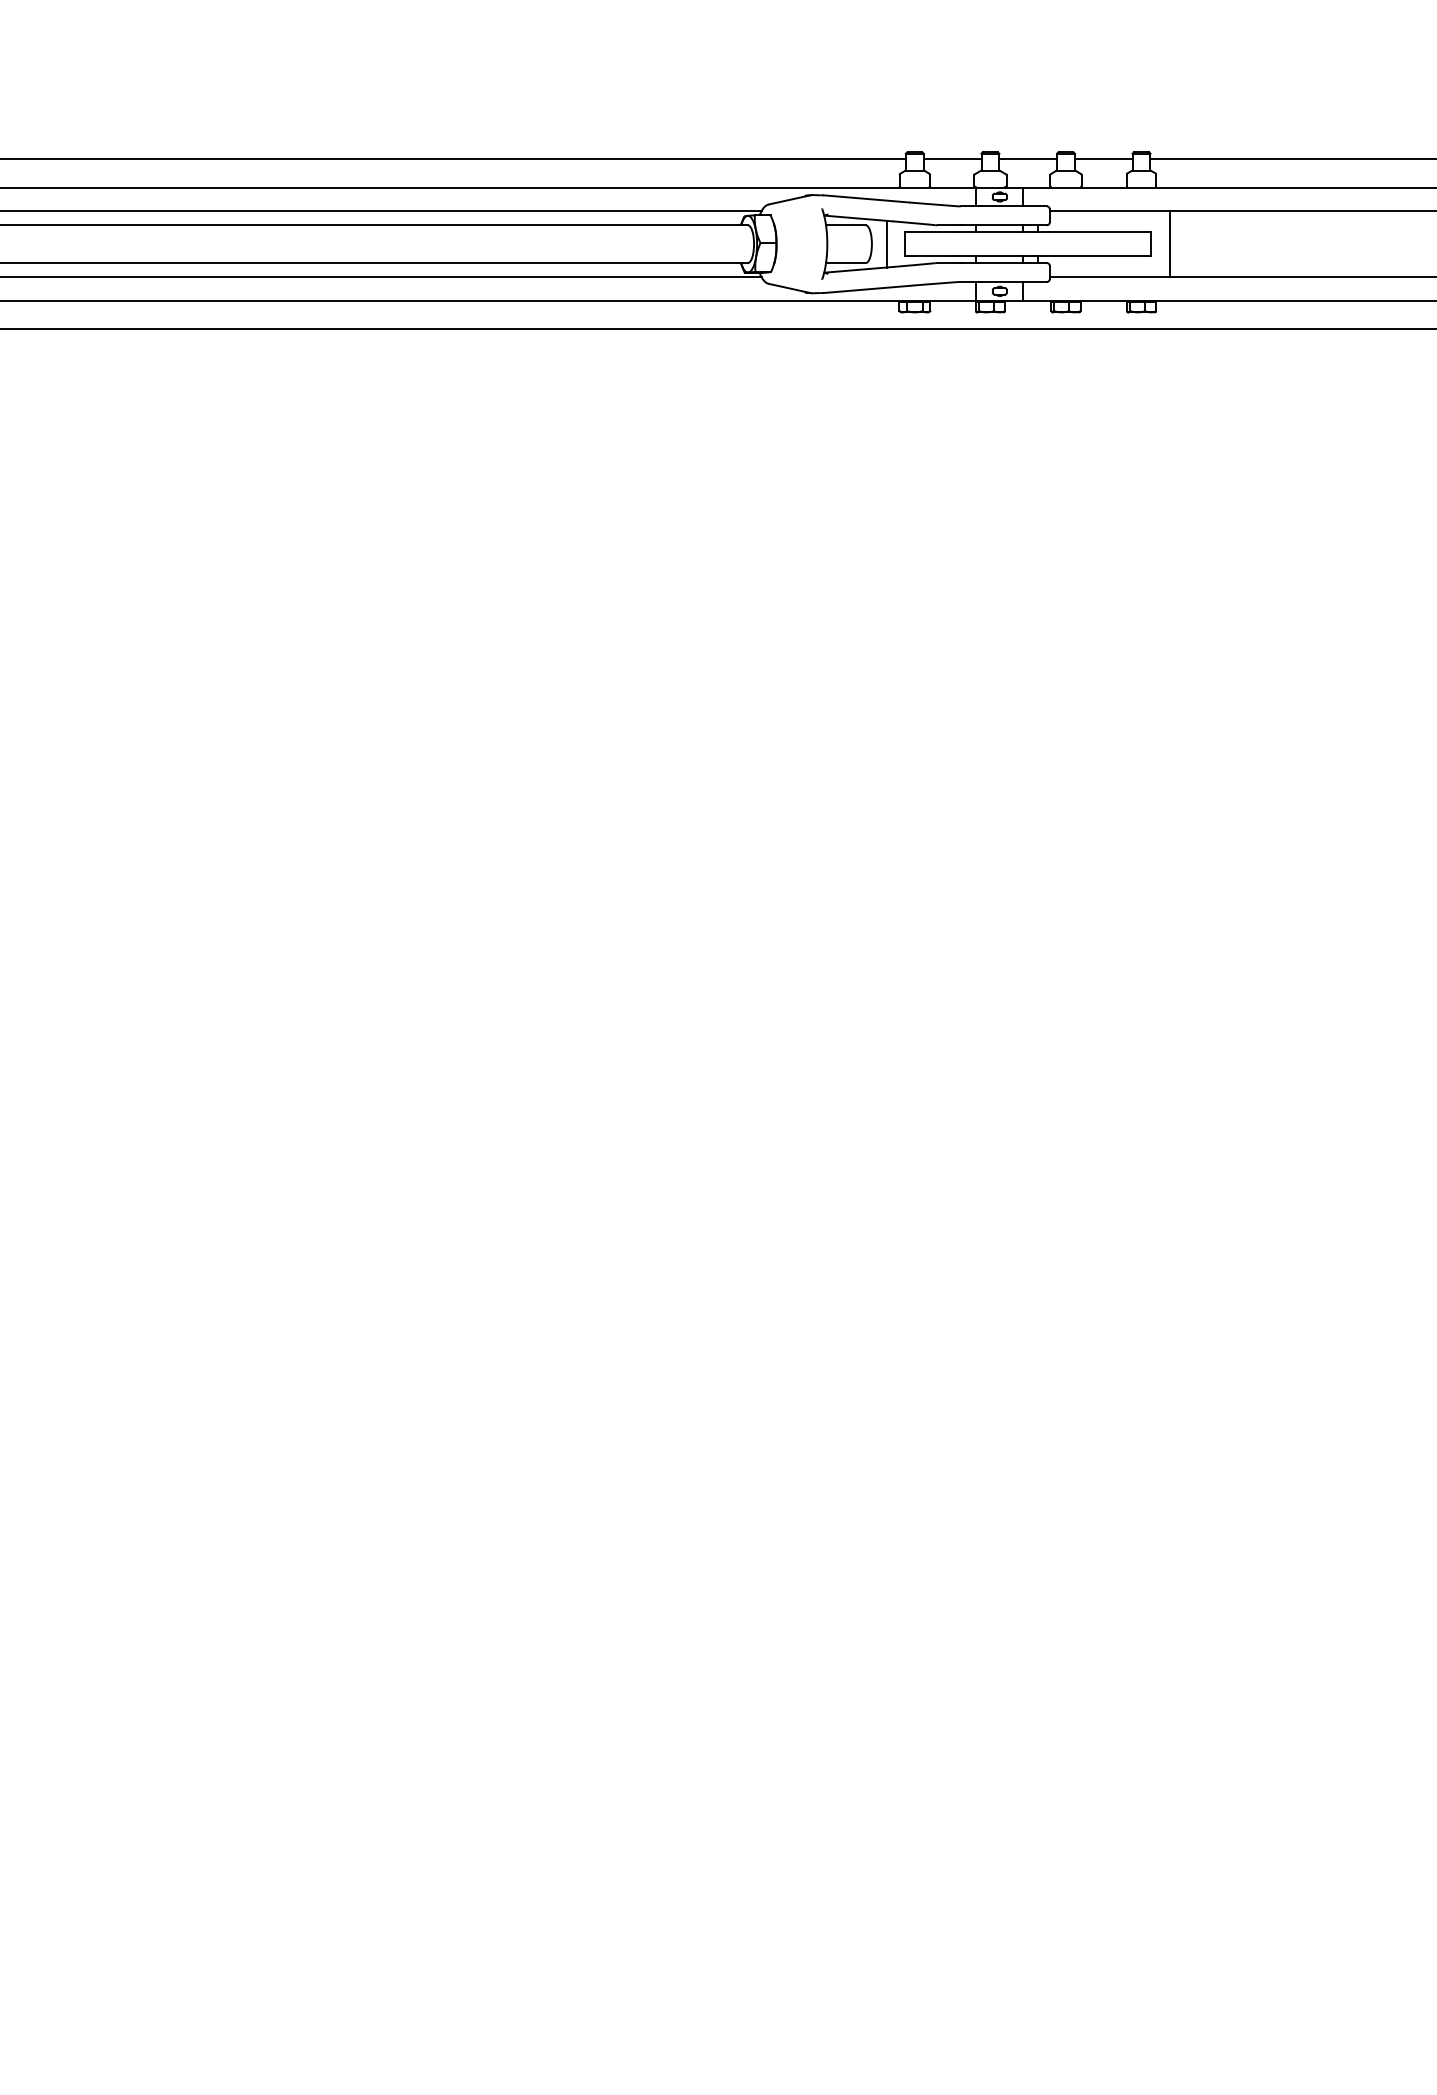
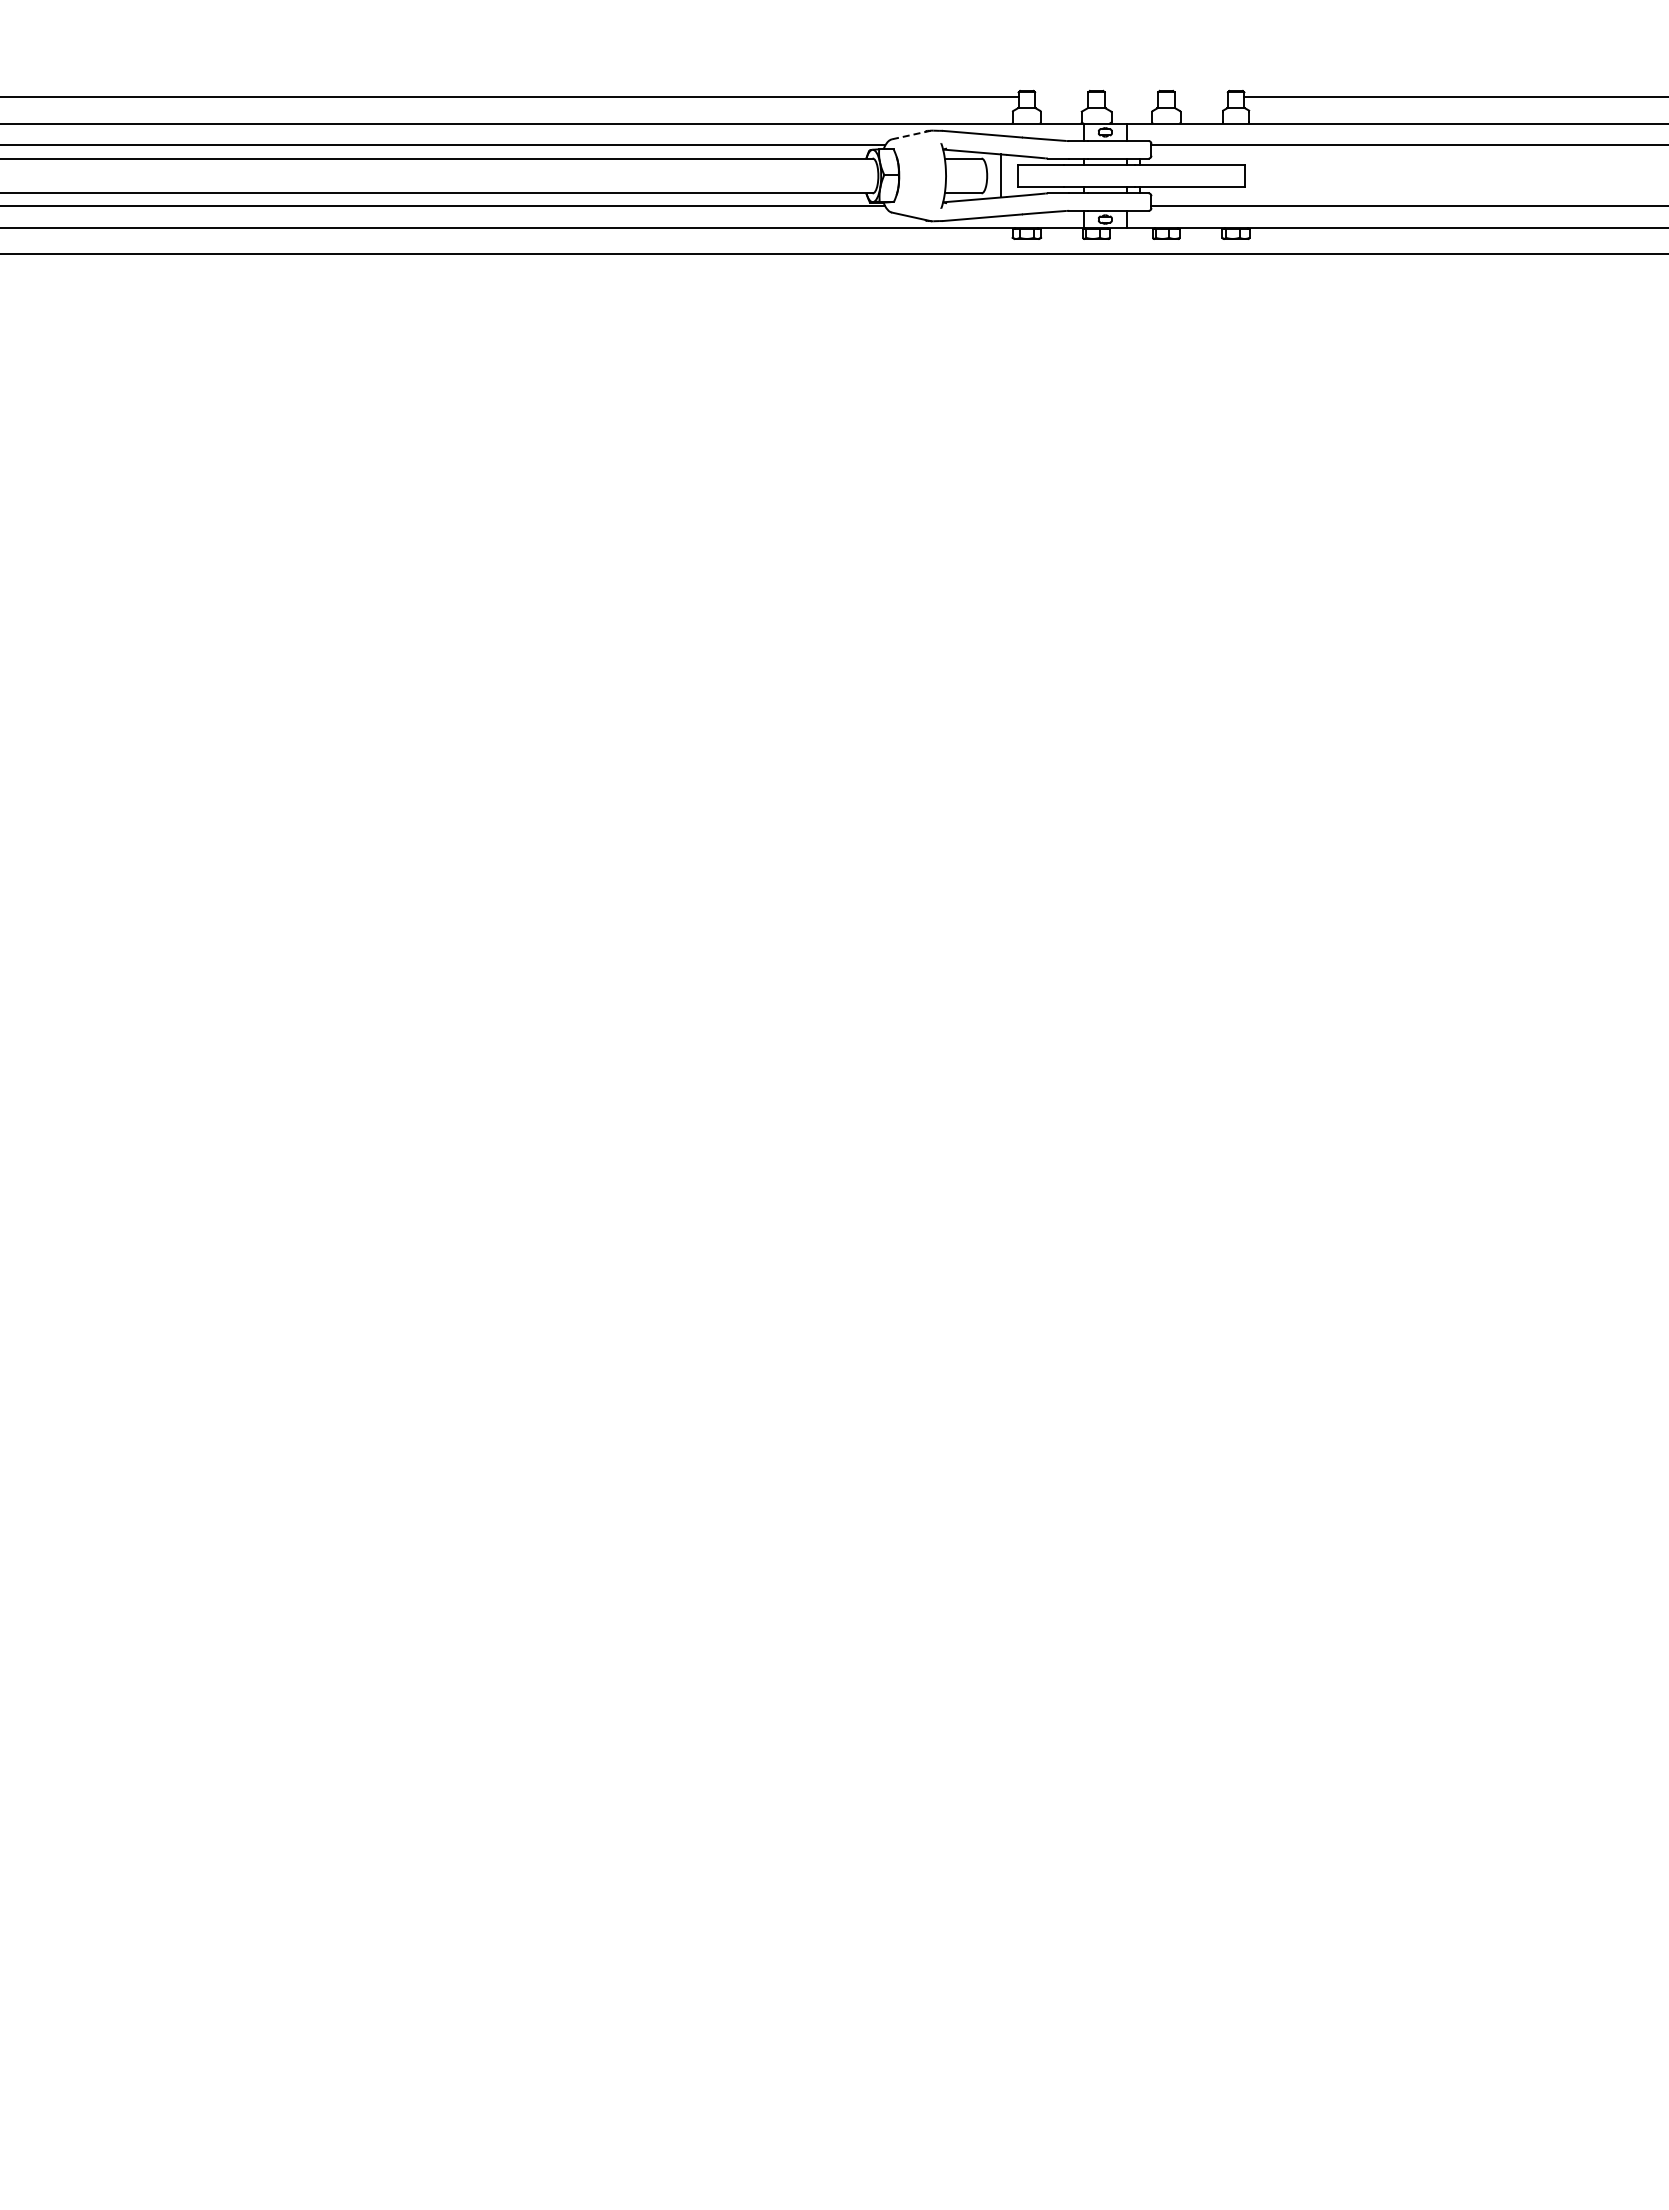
line: (952, 159) -> (1061, 97), removed
line: (1028, 159) -> (1131, 97), removed
line: (1102, 159) -> (1200, 97), removed
line: (789, 200) -> (911, 135), solid -> dashed
line: (1170, 243) -> (1262, 175), removed

